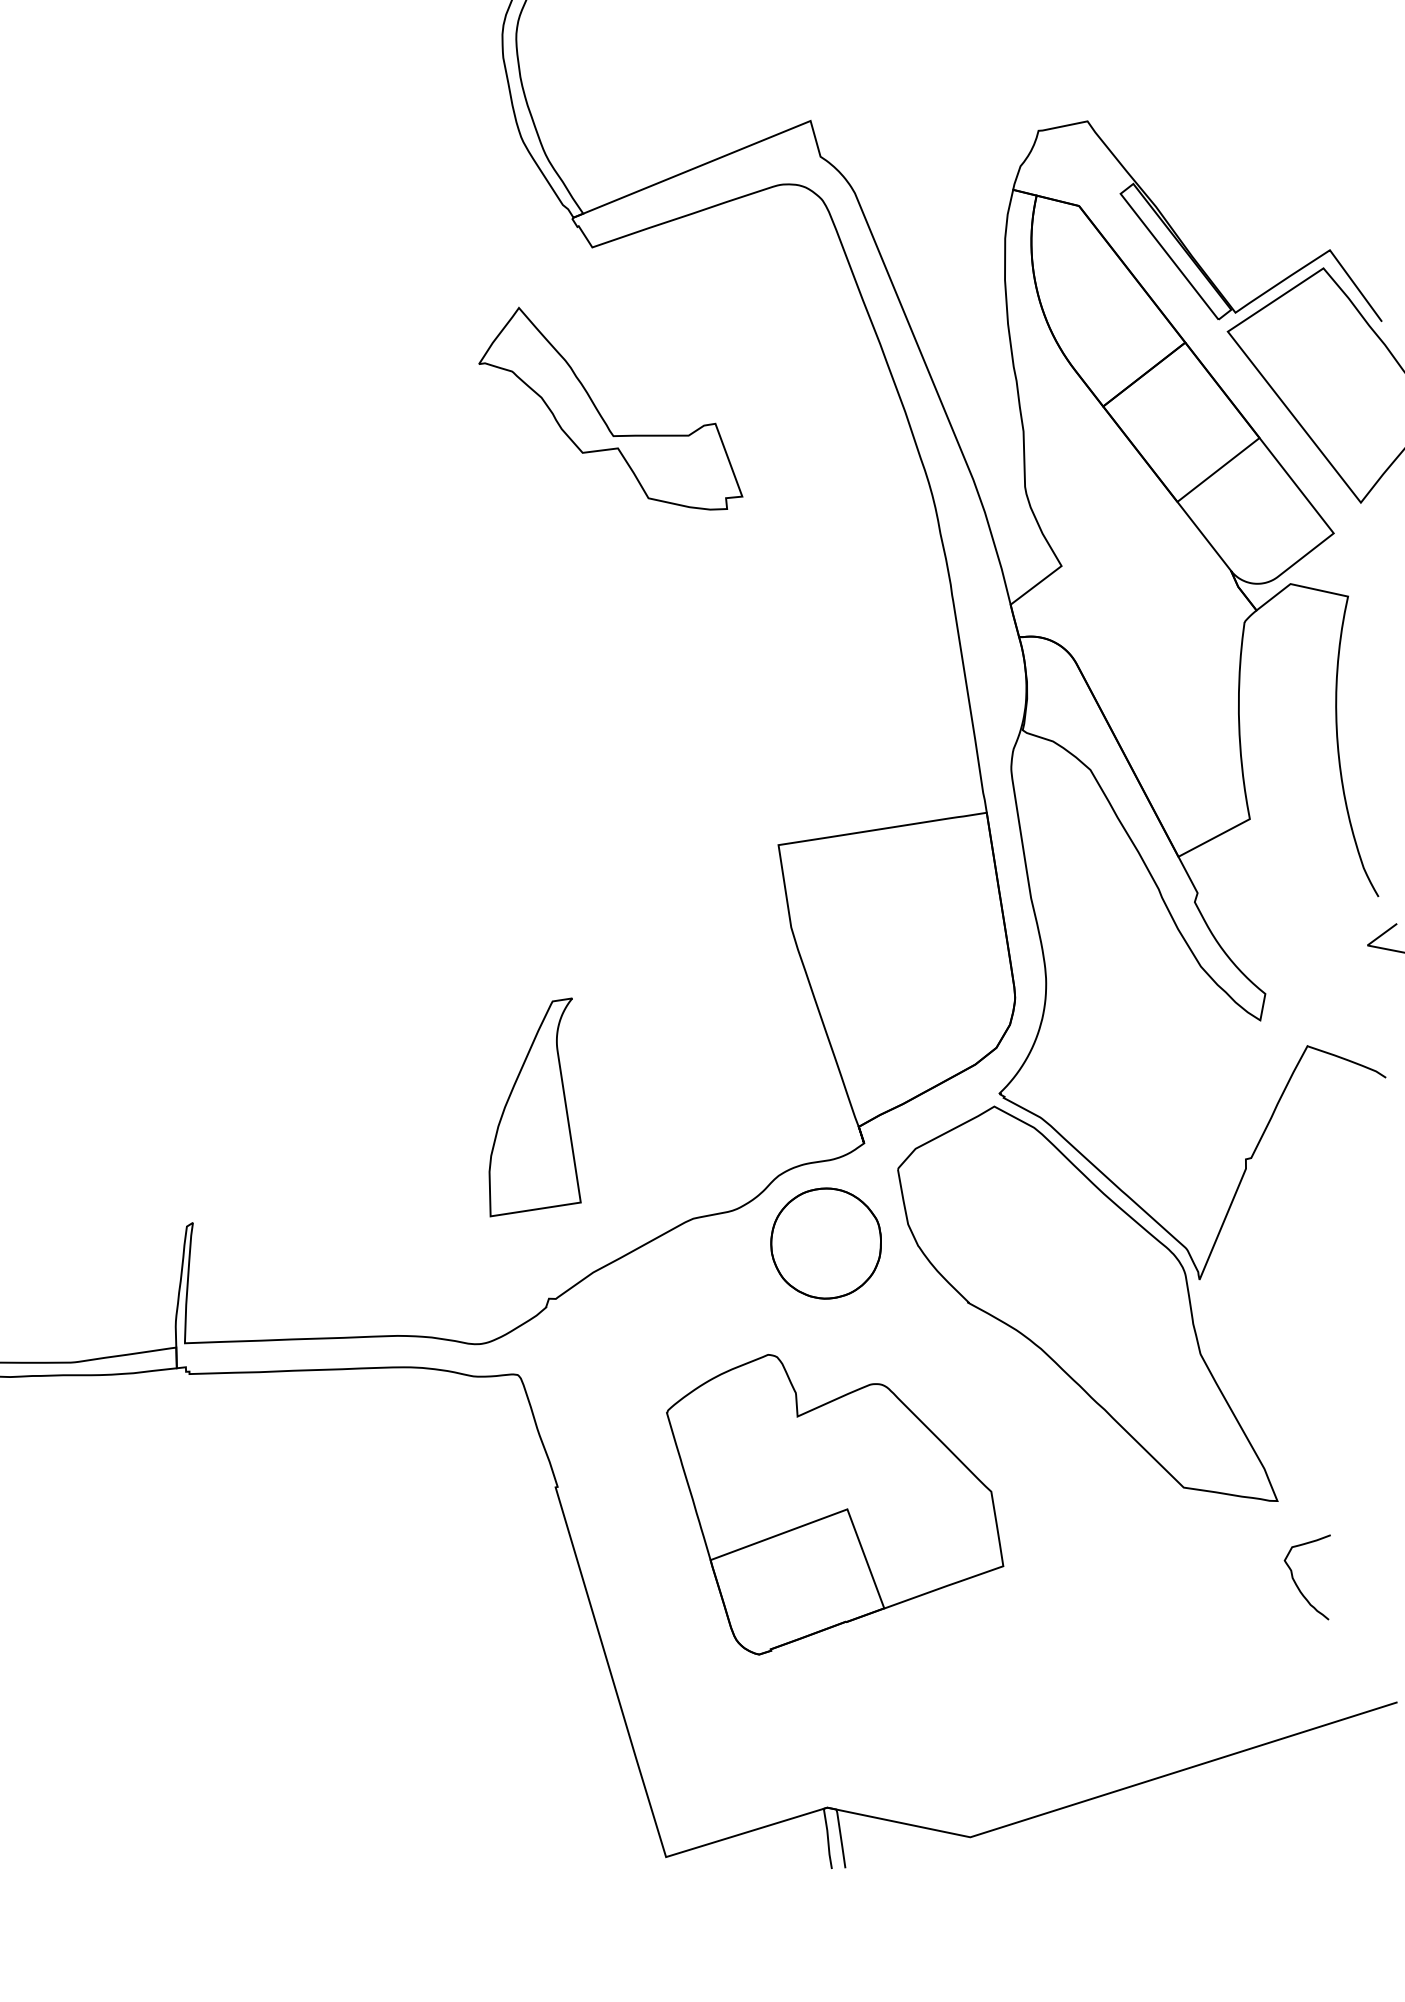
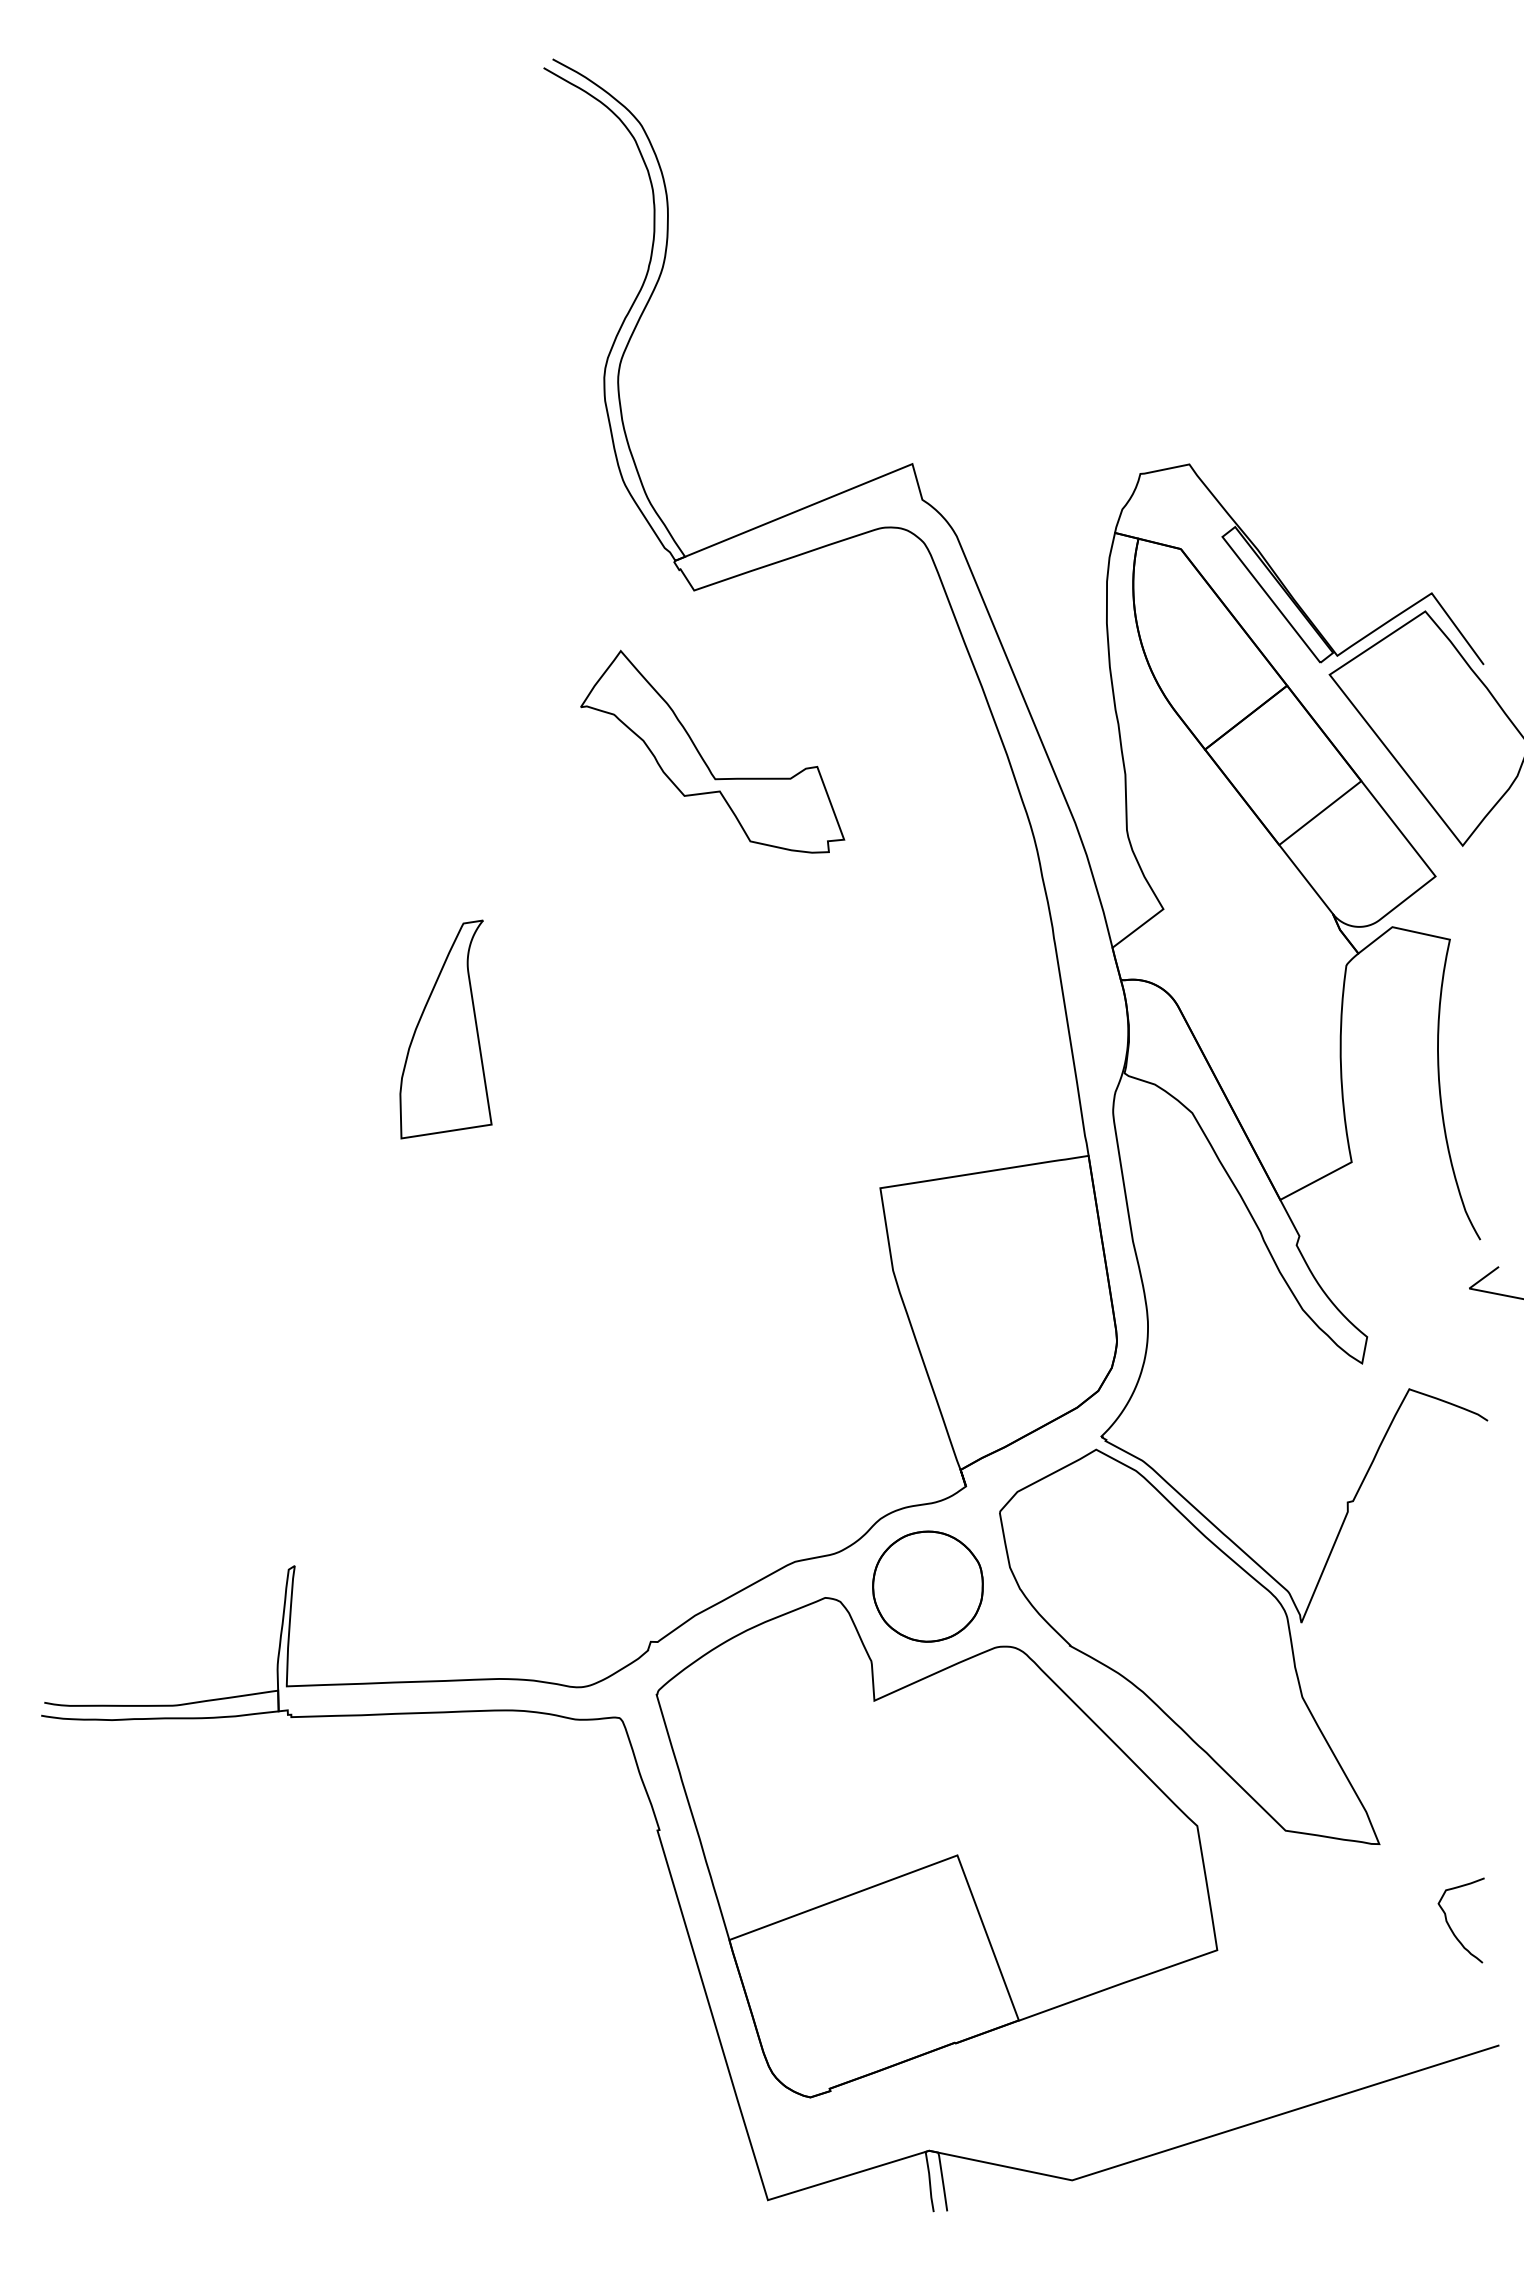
part: (534, 1107) -> (445, 1029), moved
part: (834, 1504) -> (936, 1847), size x1.67
curve: (1296, 1583) -> (1450, 1926), moved

